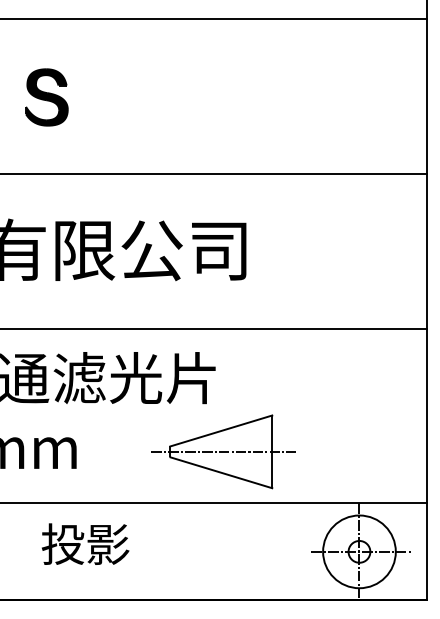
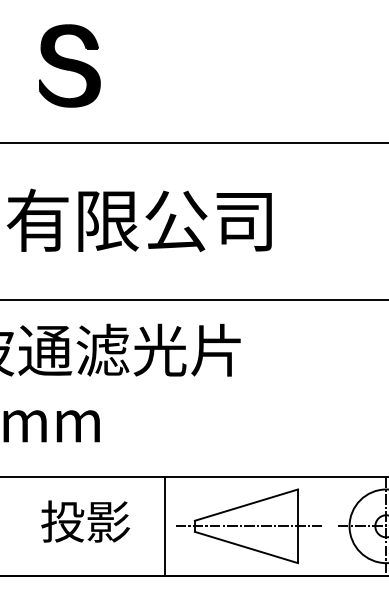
part: (46, 97) -> (69, 66), size x1.43
part: (223, 451) -> (248, 525), moved
text: (85, 543) -> (85, 520), moved
line: (141, 551) -> (165, 525), added

